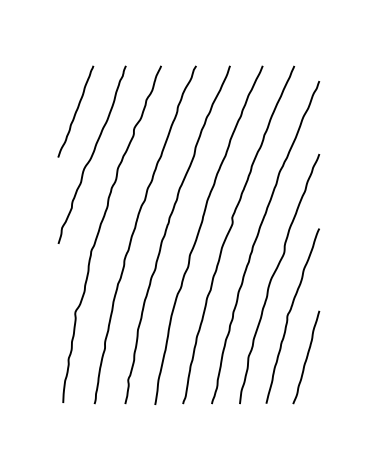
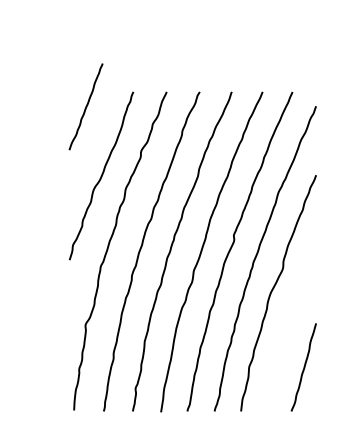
curve: (75, 111) -> (85, 106), moved
curve: (290, 312) -> (288, 324), removed

